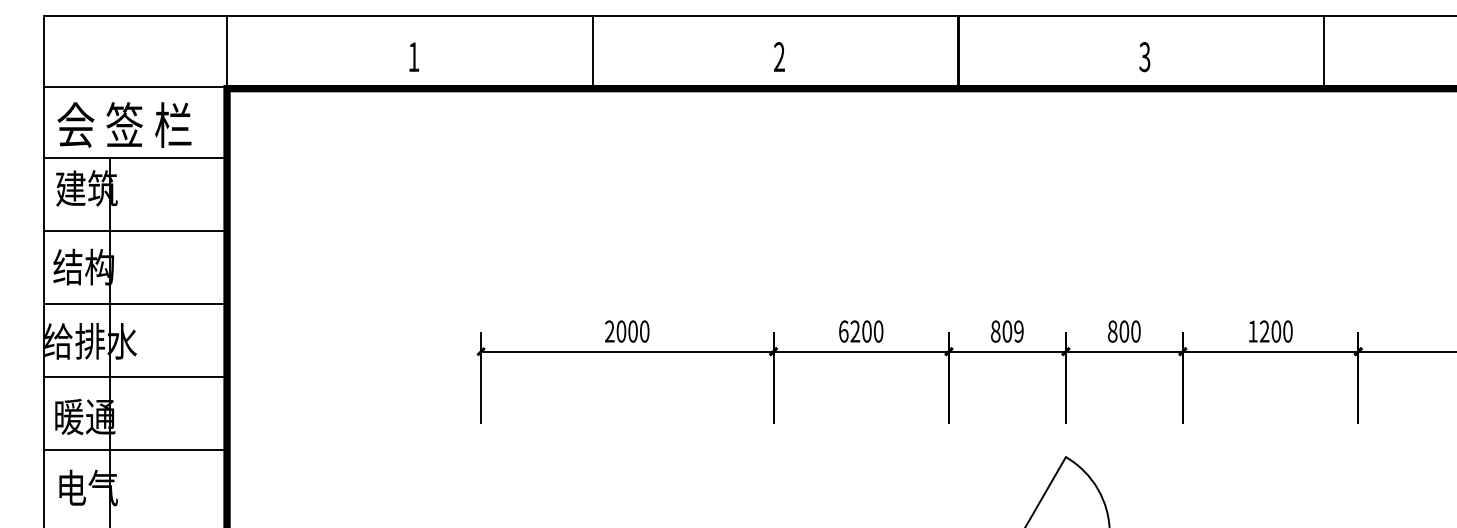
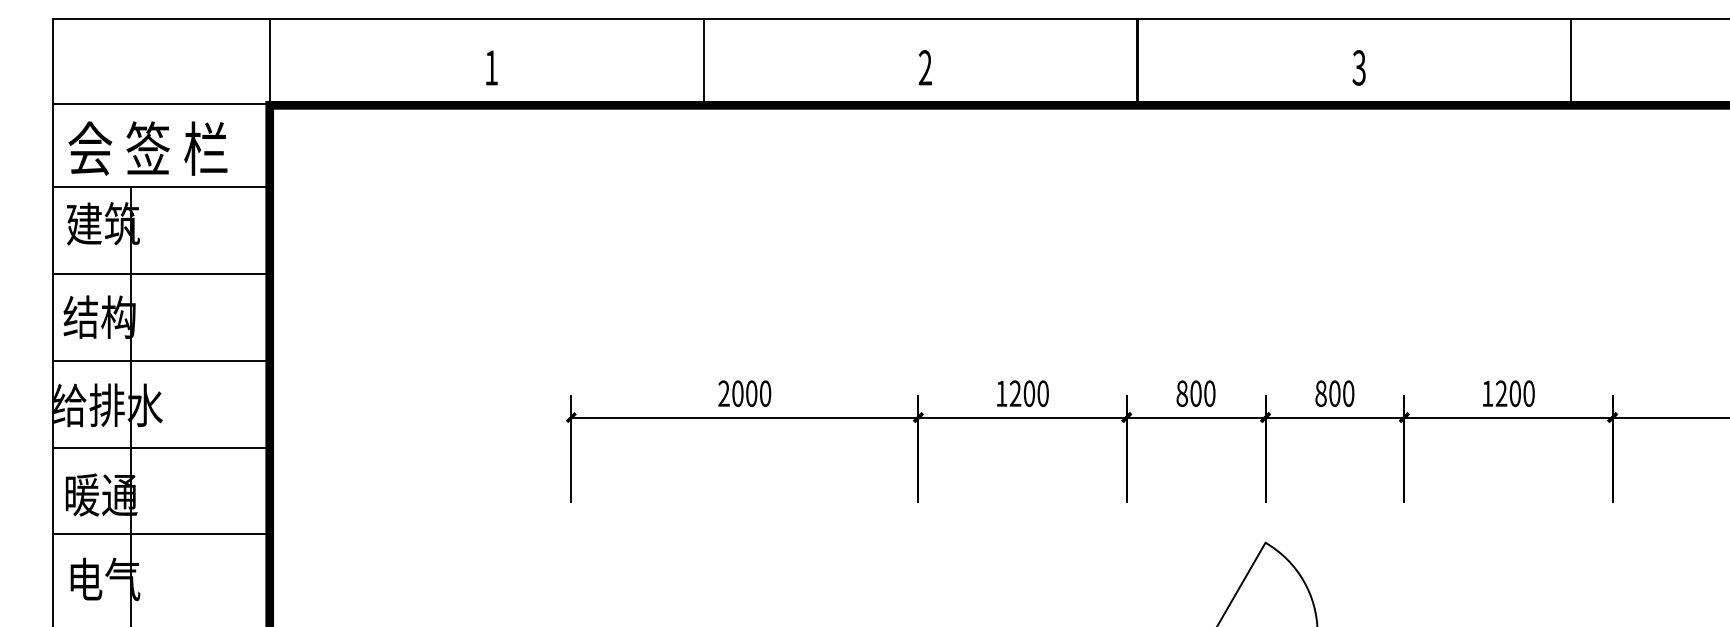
text: (843, 331) -> (1001, 393), 6200 -> 1200
text: (1018, 331) -> (1209, 393), 809 -> 800

